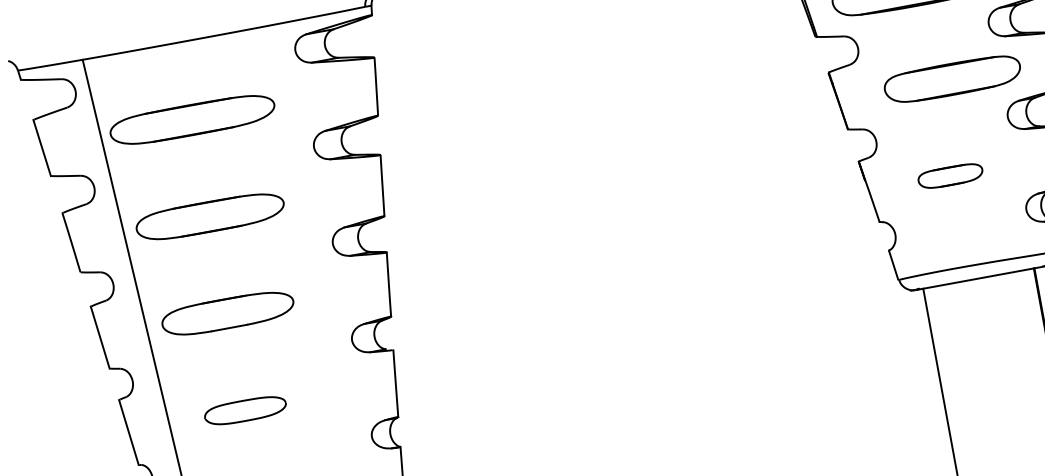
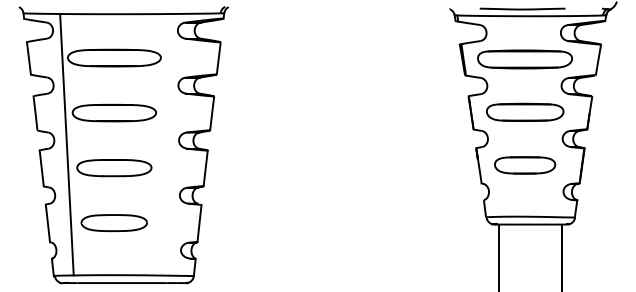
part: (952, 77) -> (525, 111), moved
part: (951, 176) -> (525, 165), size x1.67
part: (244, 411) -> (113, 223), size x1.43

